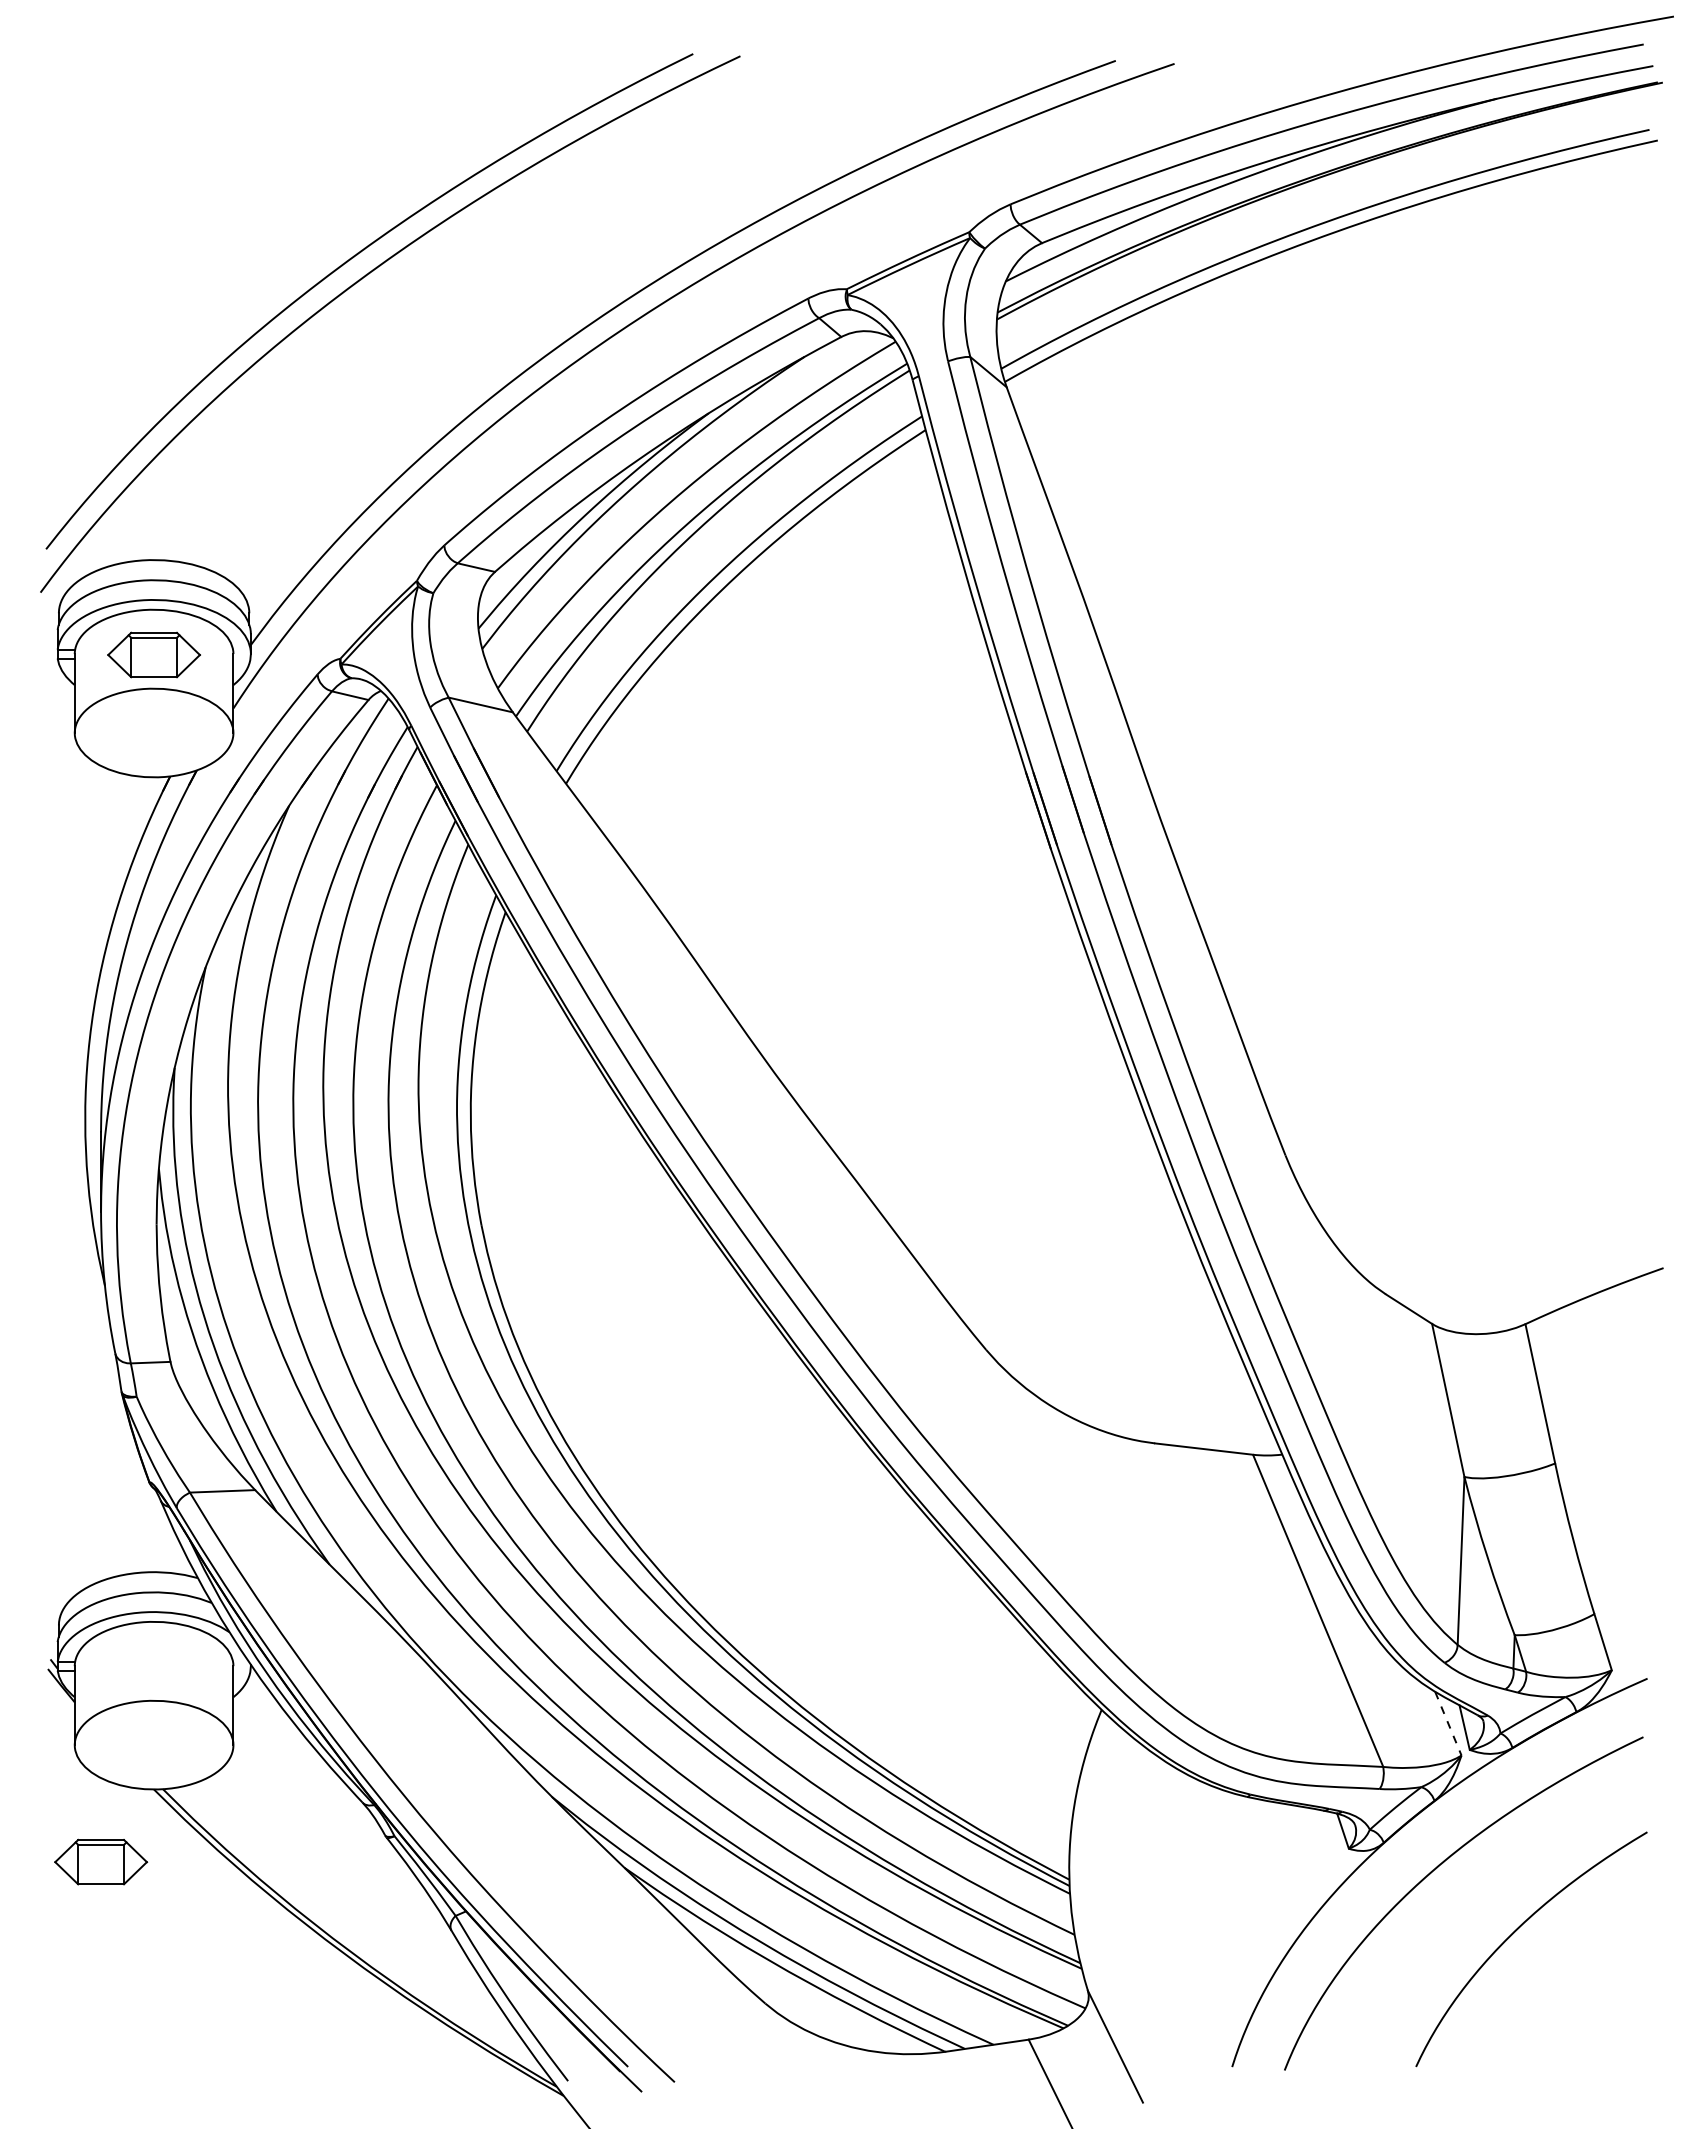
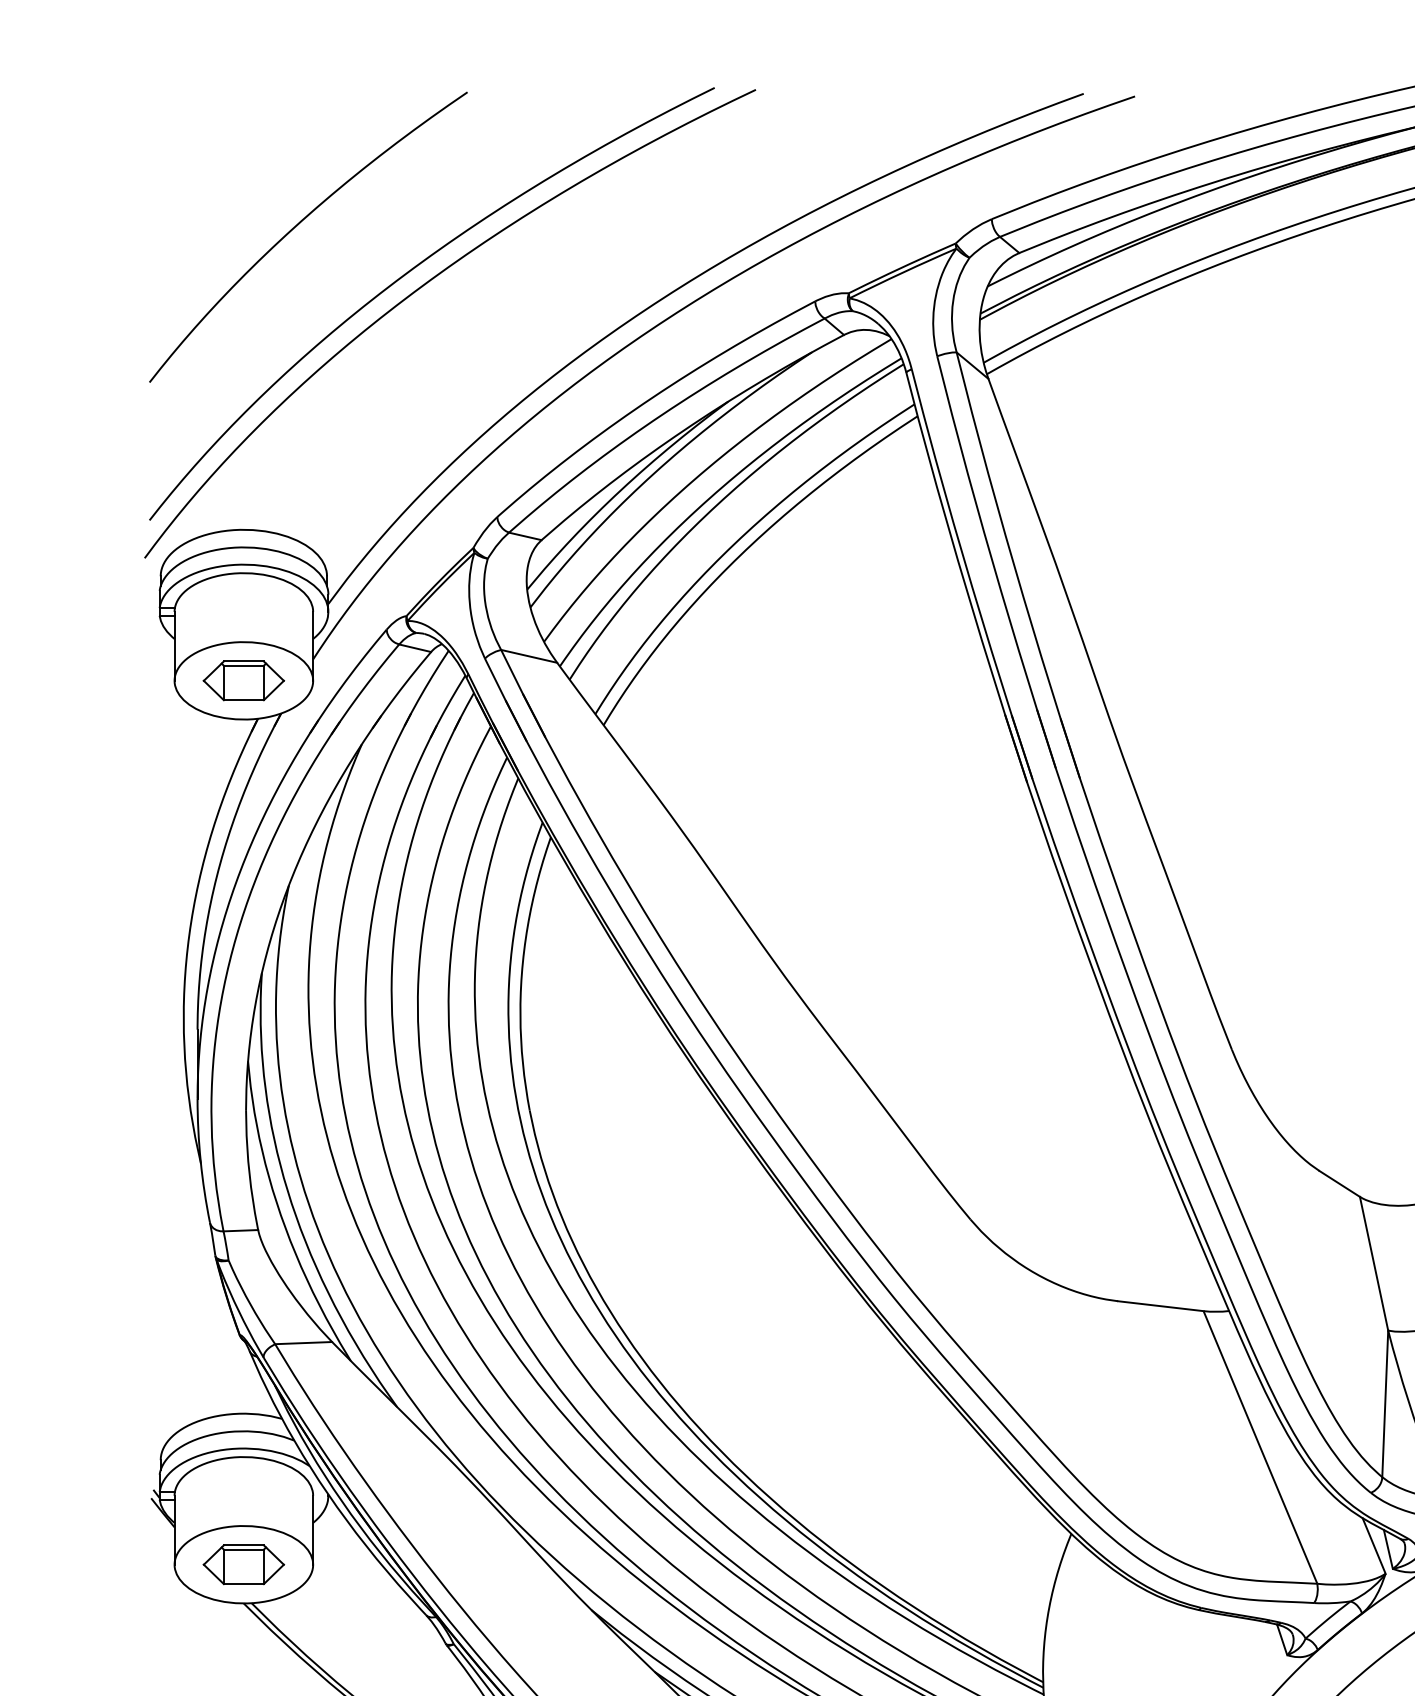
curve: (215, 212) -> (297, 226), added
part: (153, 654) -> (243, 680), moved
line: (1448, 1724) -> (1374, 1546), dashed -> solid
part: (101, 1861) -> (244, 1564), moved

